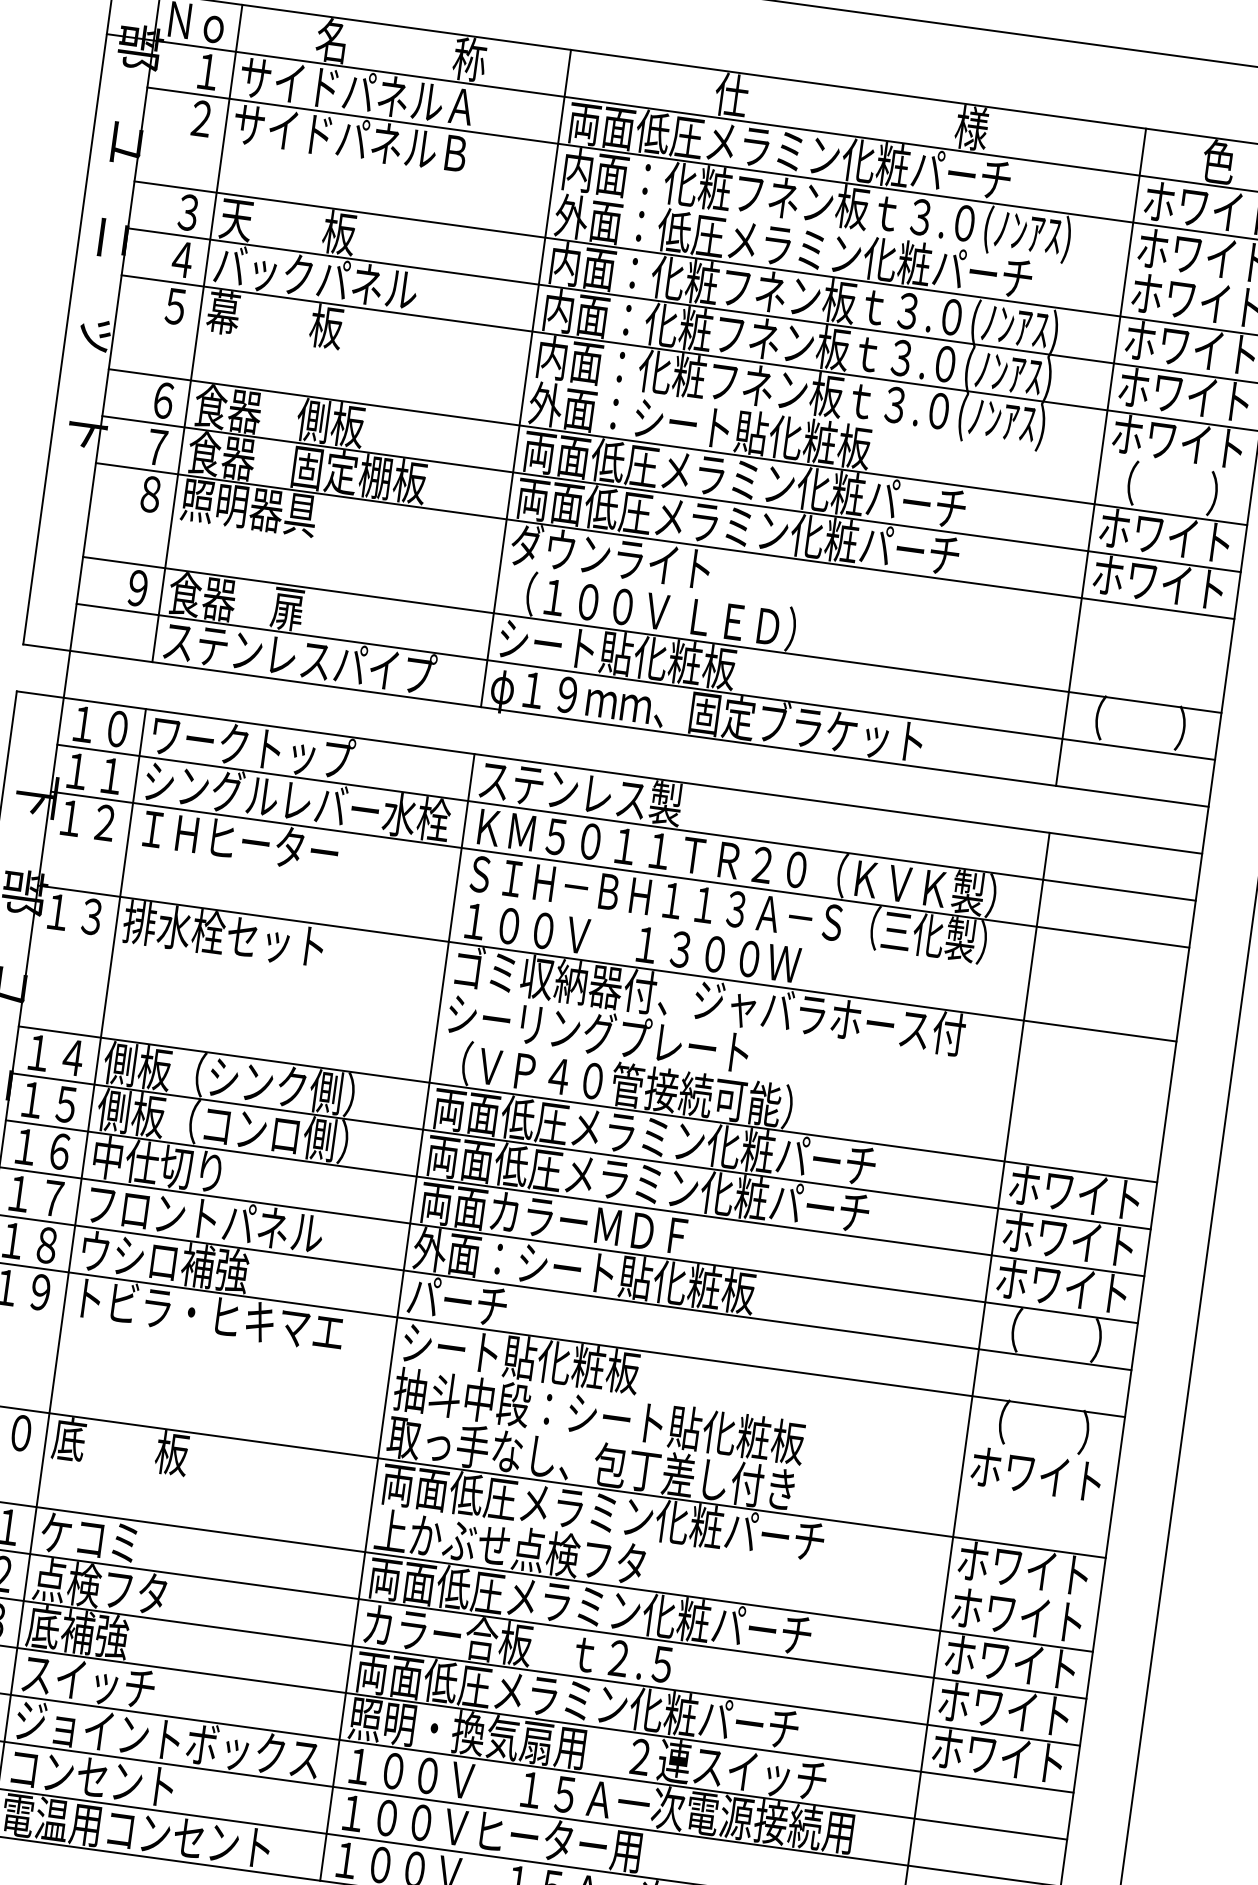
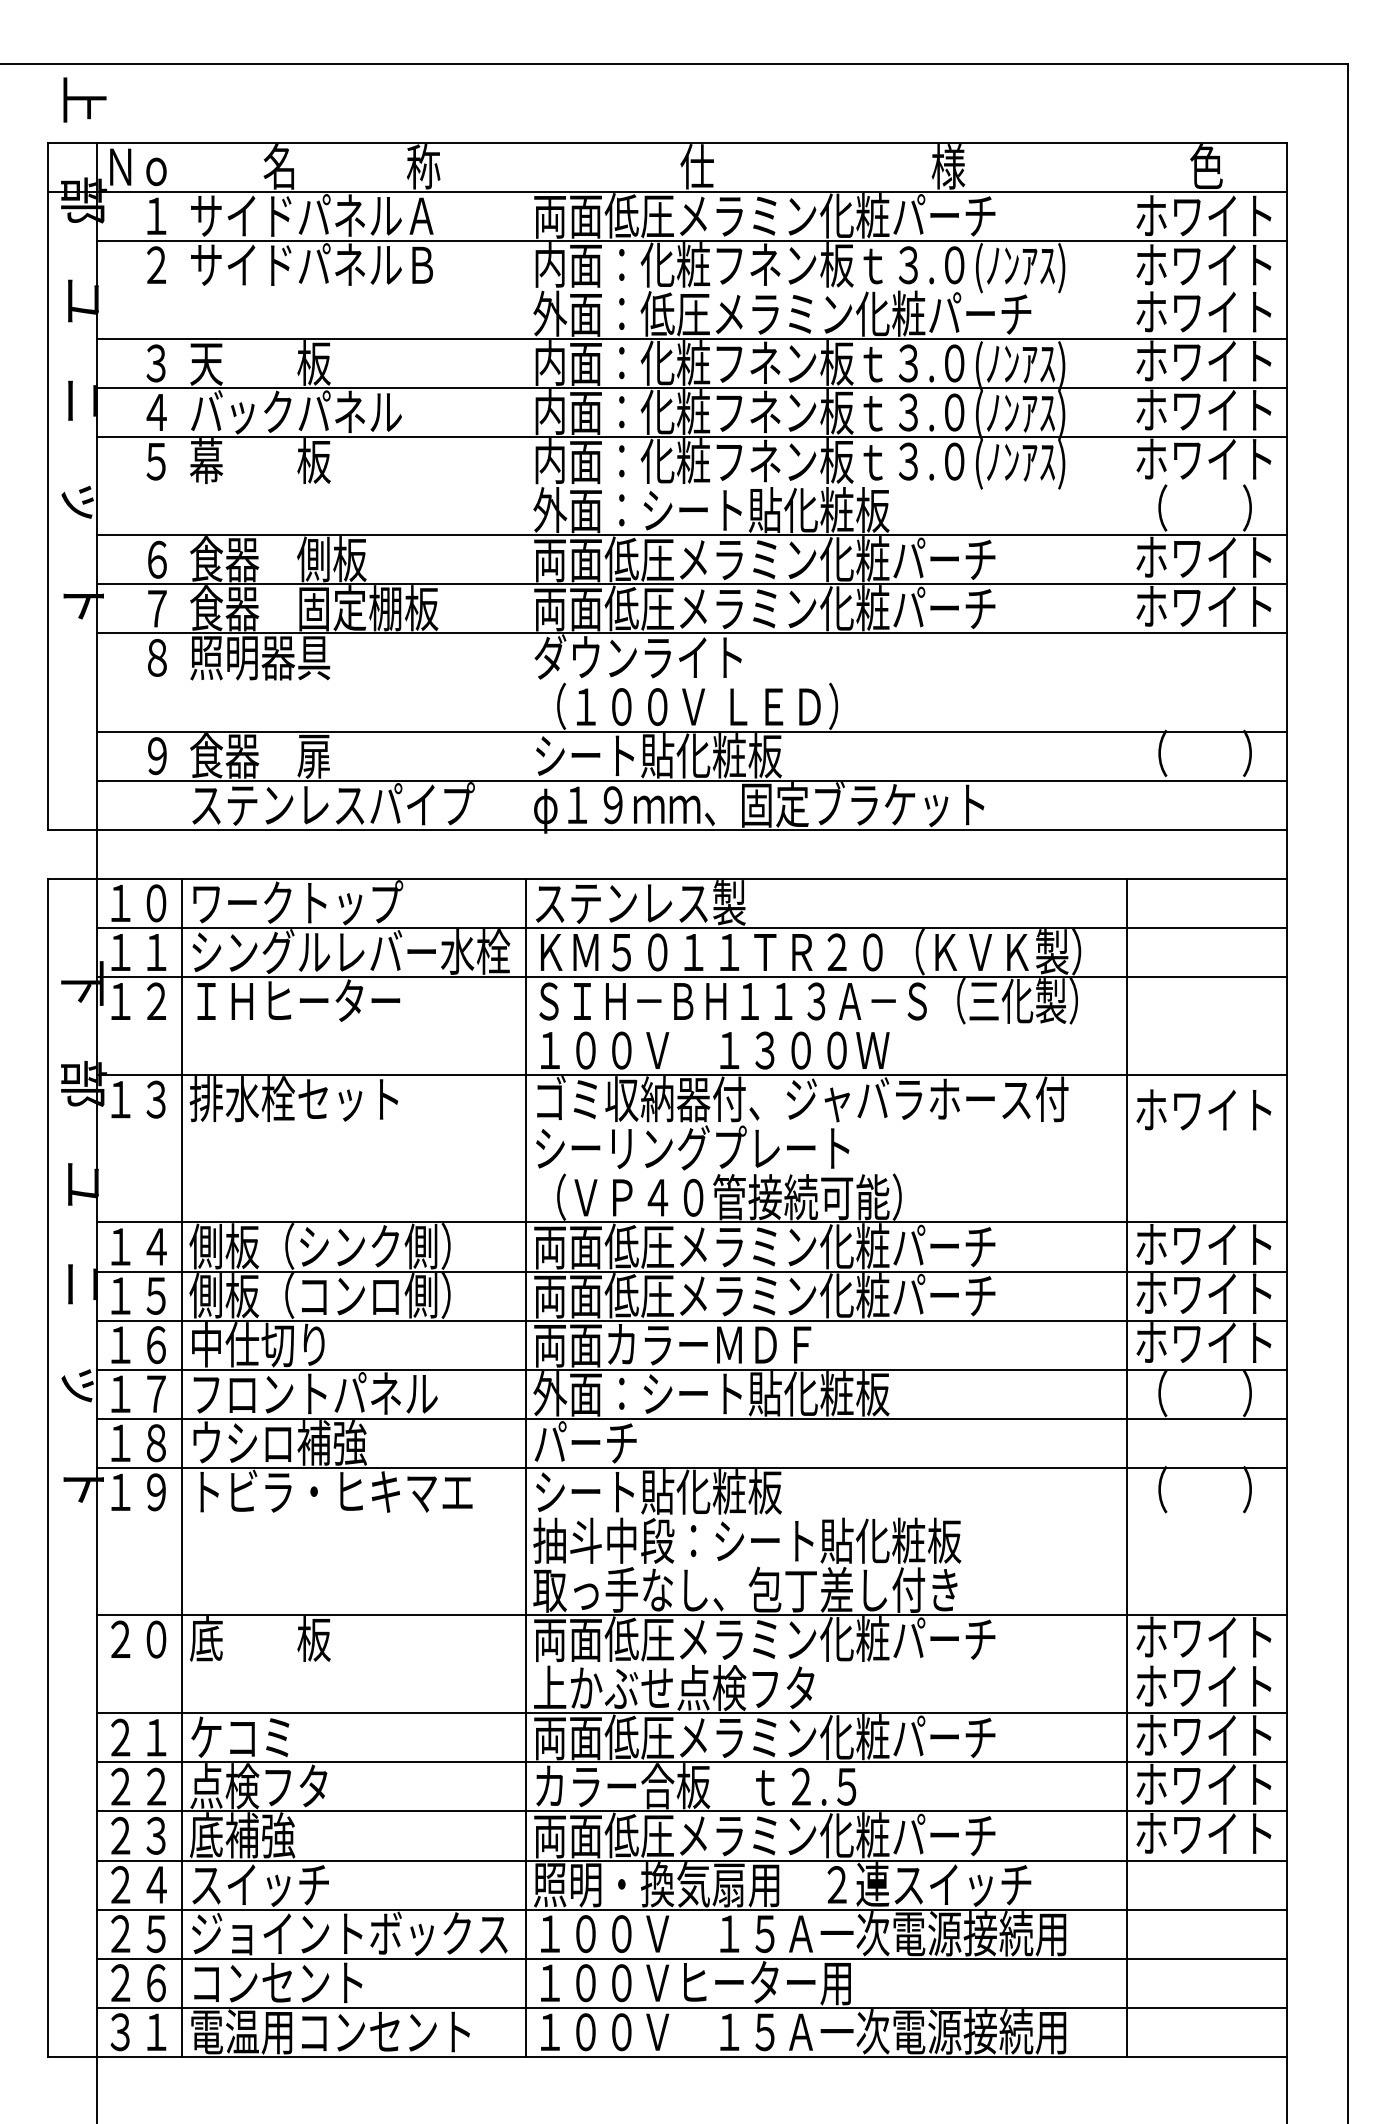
line: (197, 332) -> (182, 485), removed
line: (526, 377) -> (526, 485), removed
line: (1101, 456) -> (1127, 485), removed
text: (1036, 1473) -> (1203, 1109), moved

